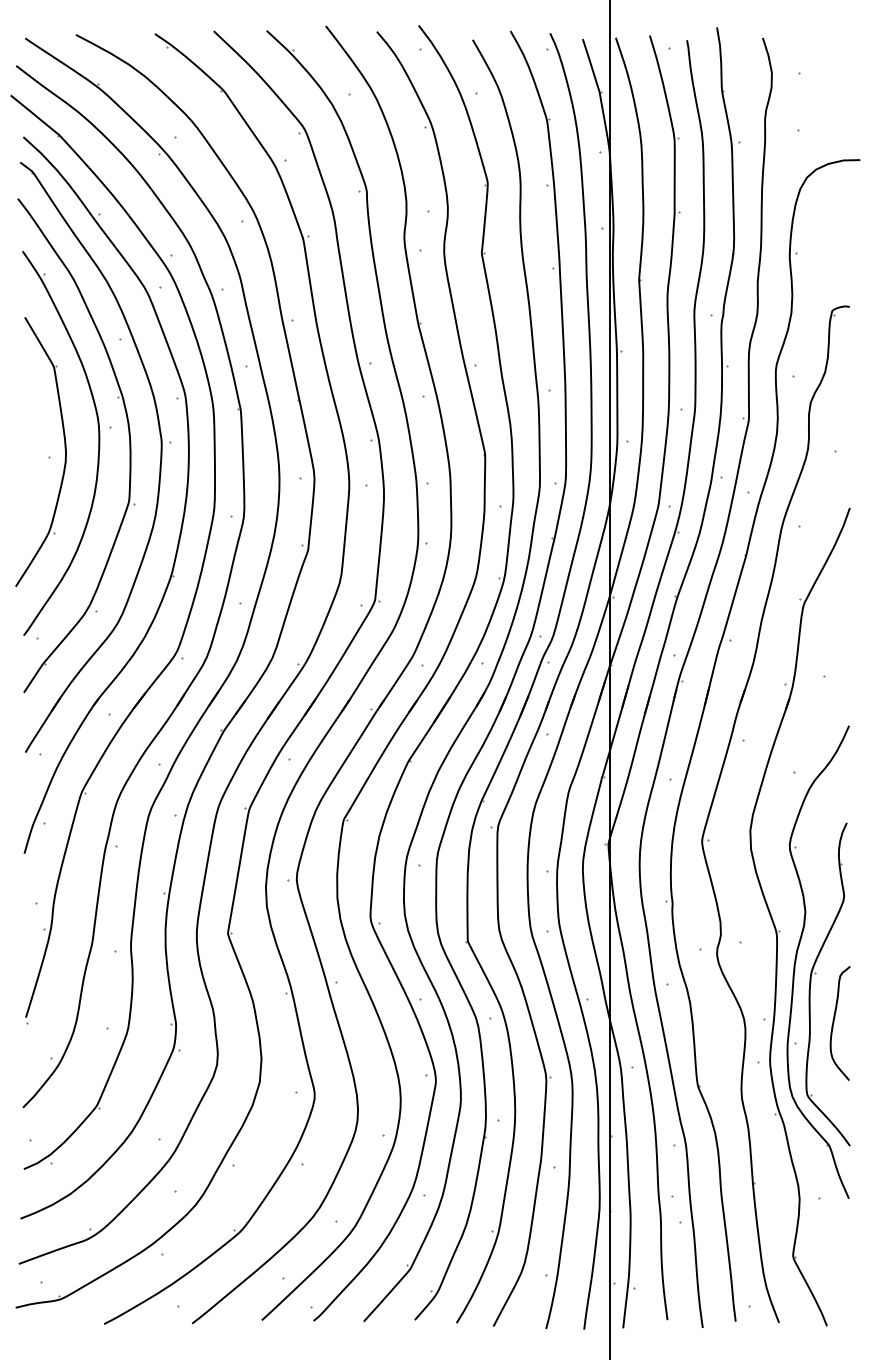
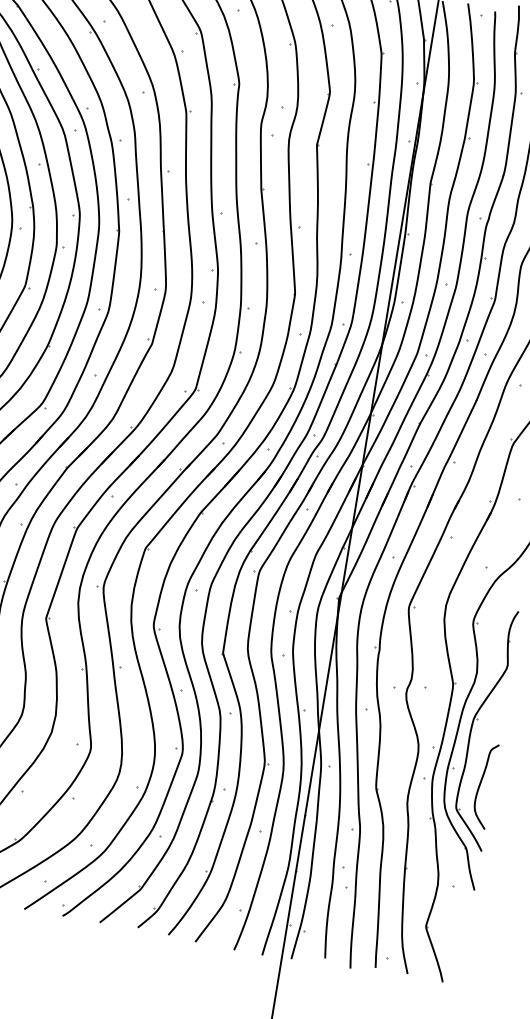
curve: (834, 1022) -> (480, 784), moved

